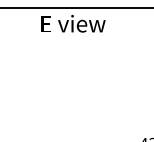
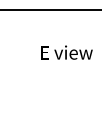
text: (73, 23) -> (66, 52), moved

